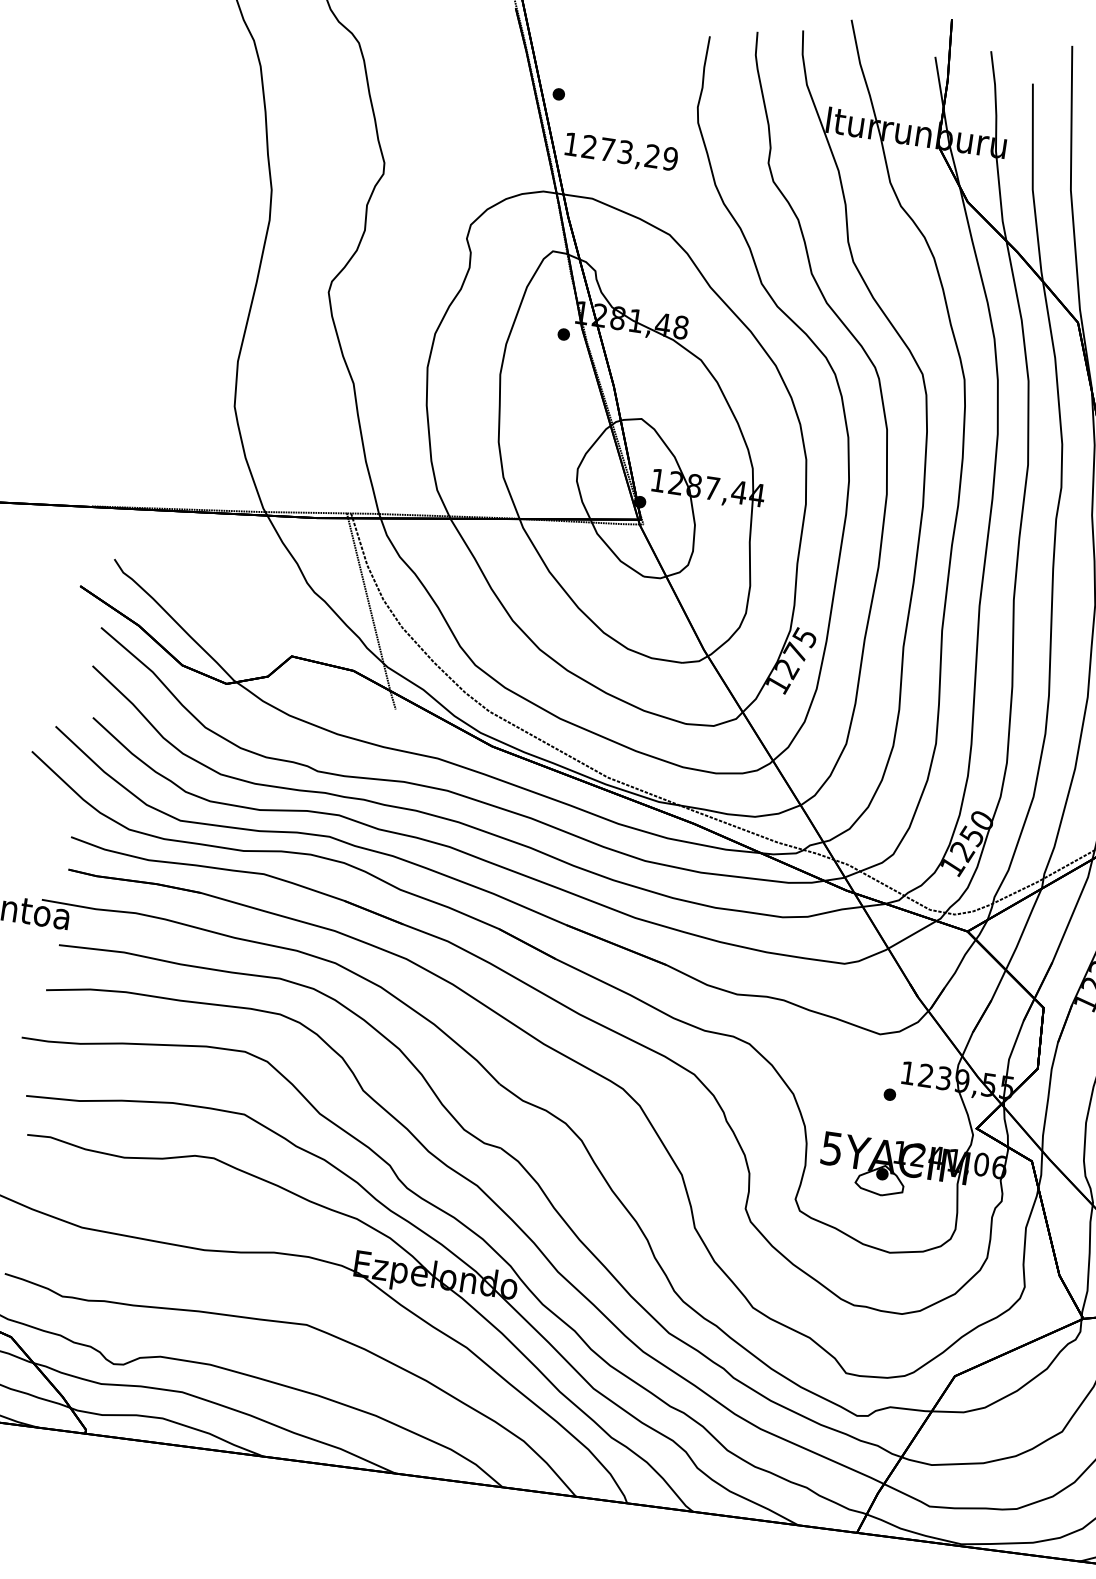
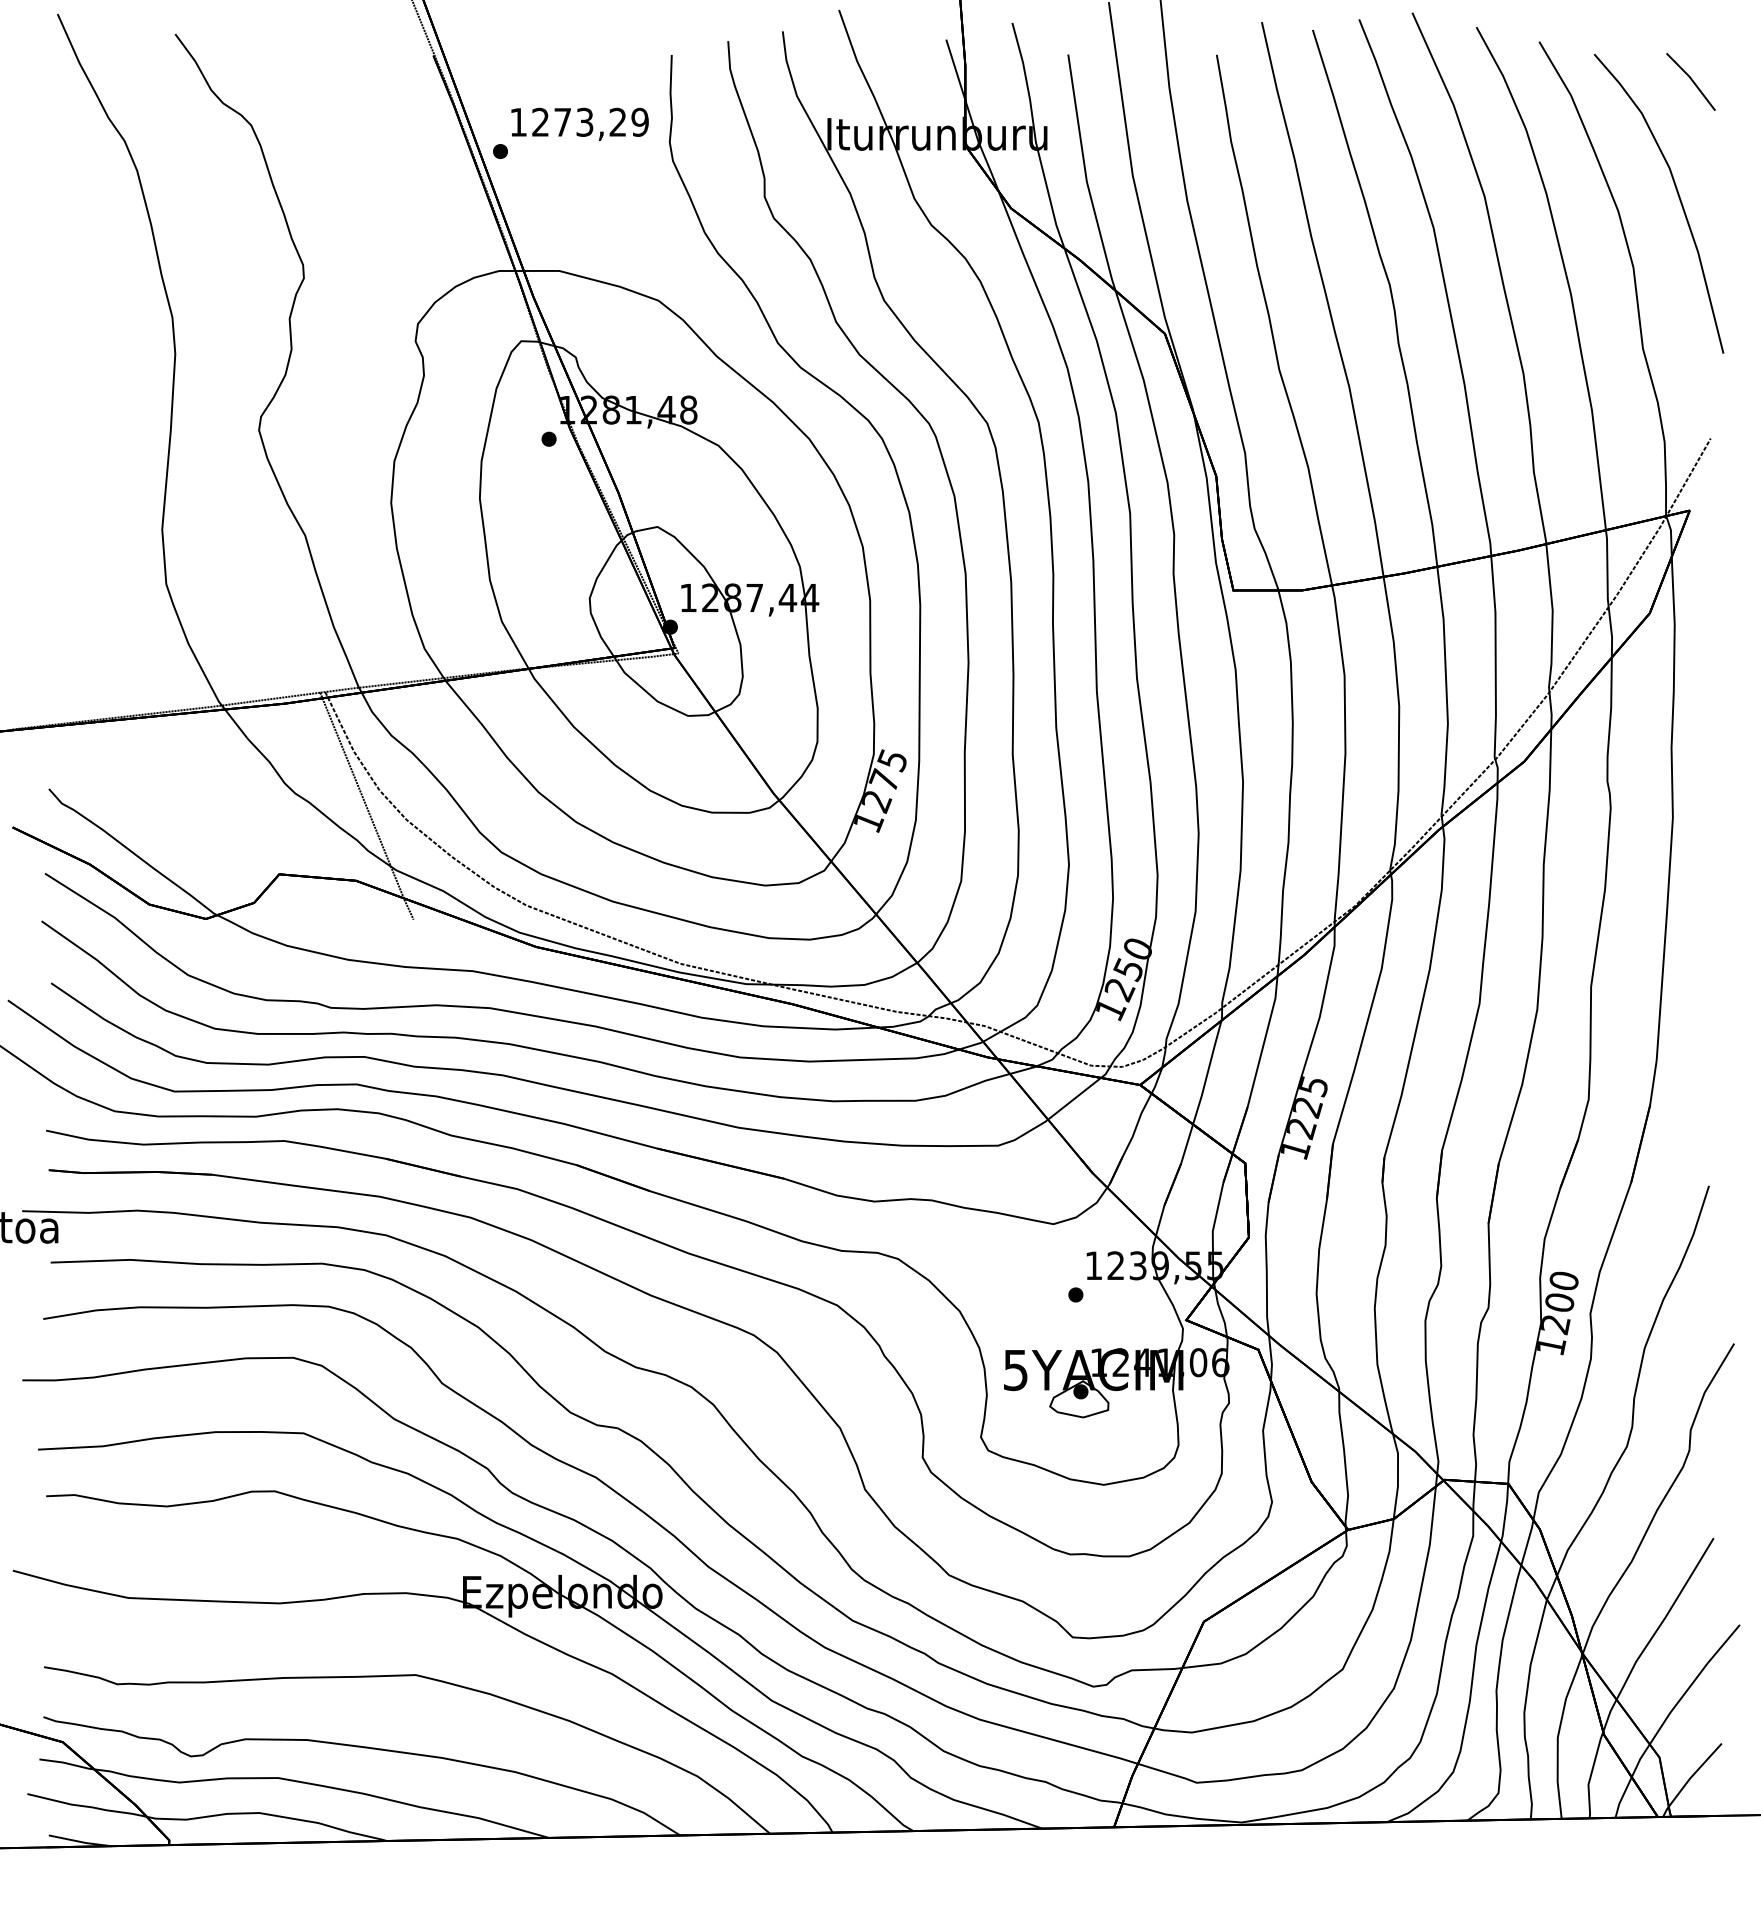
text: (620, 152) -> (579, 123), moved

